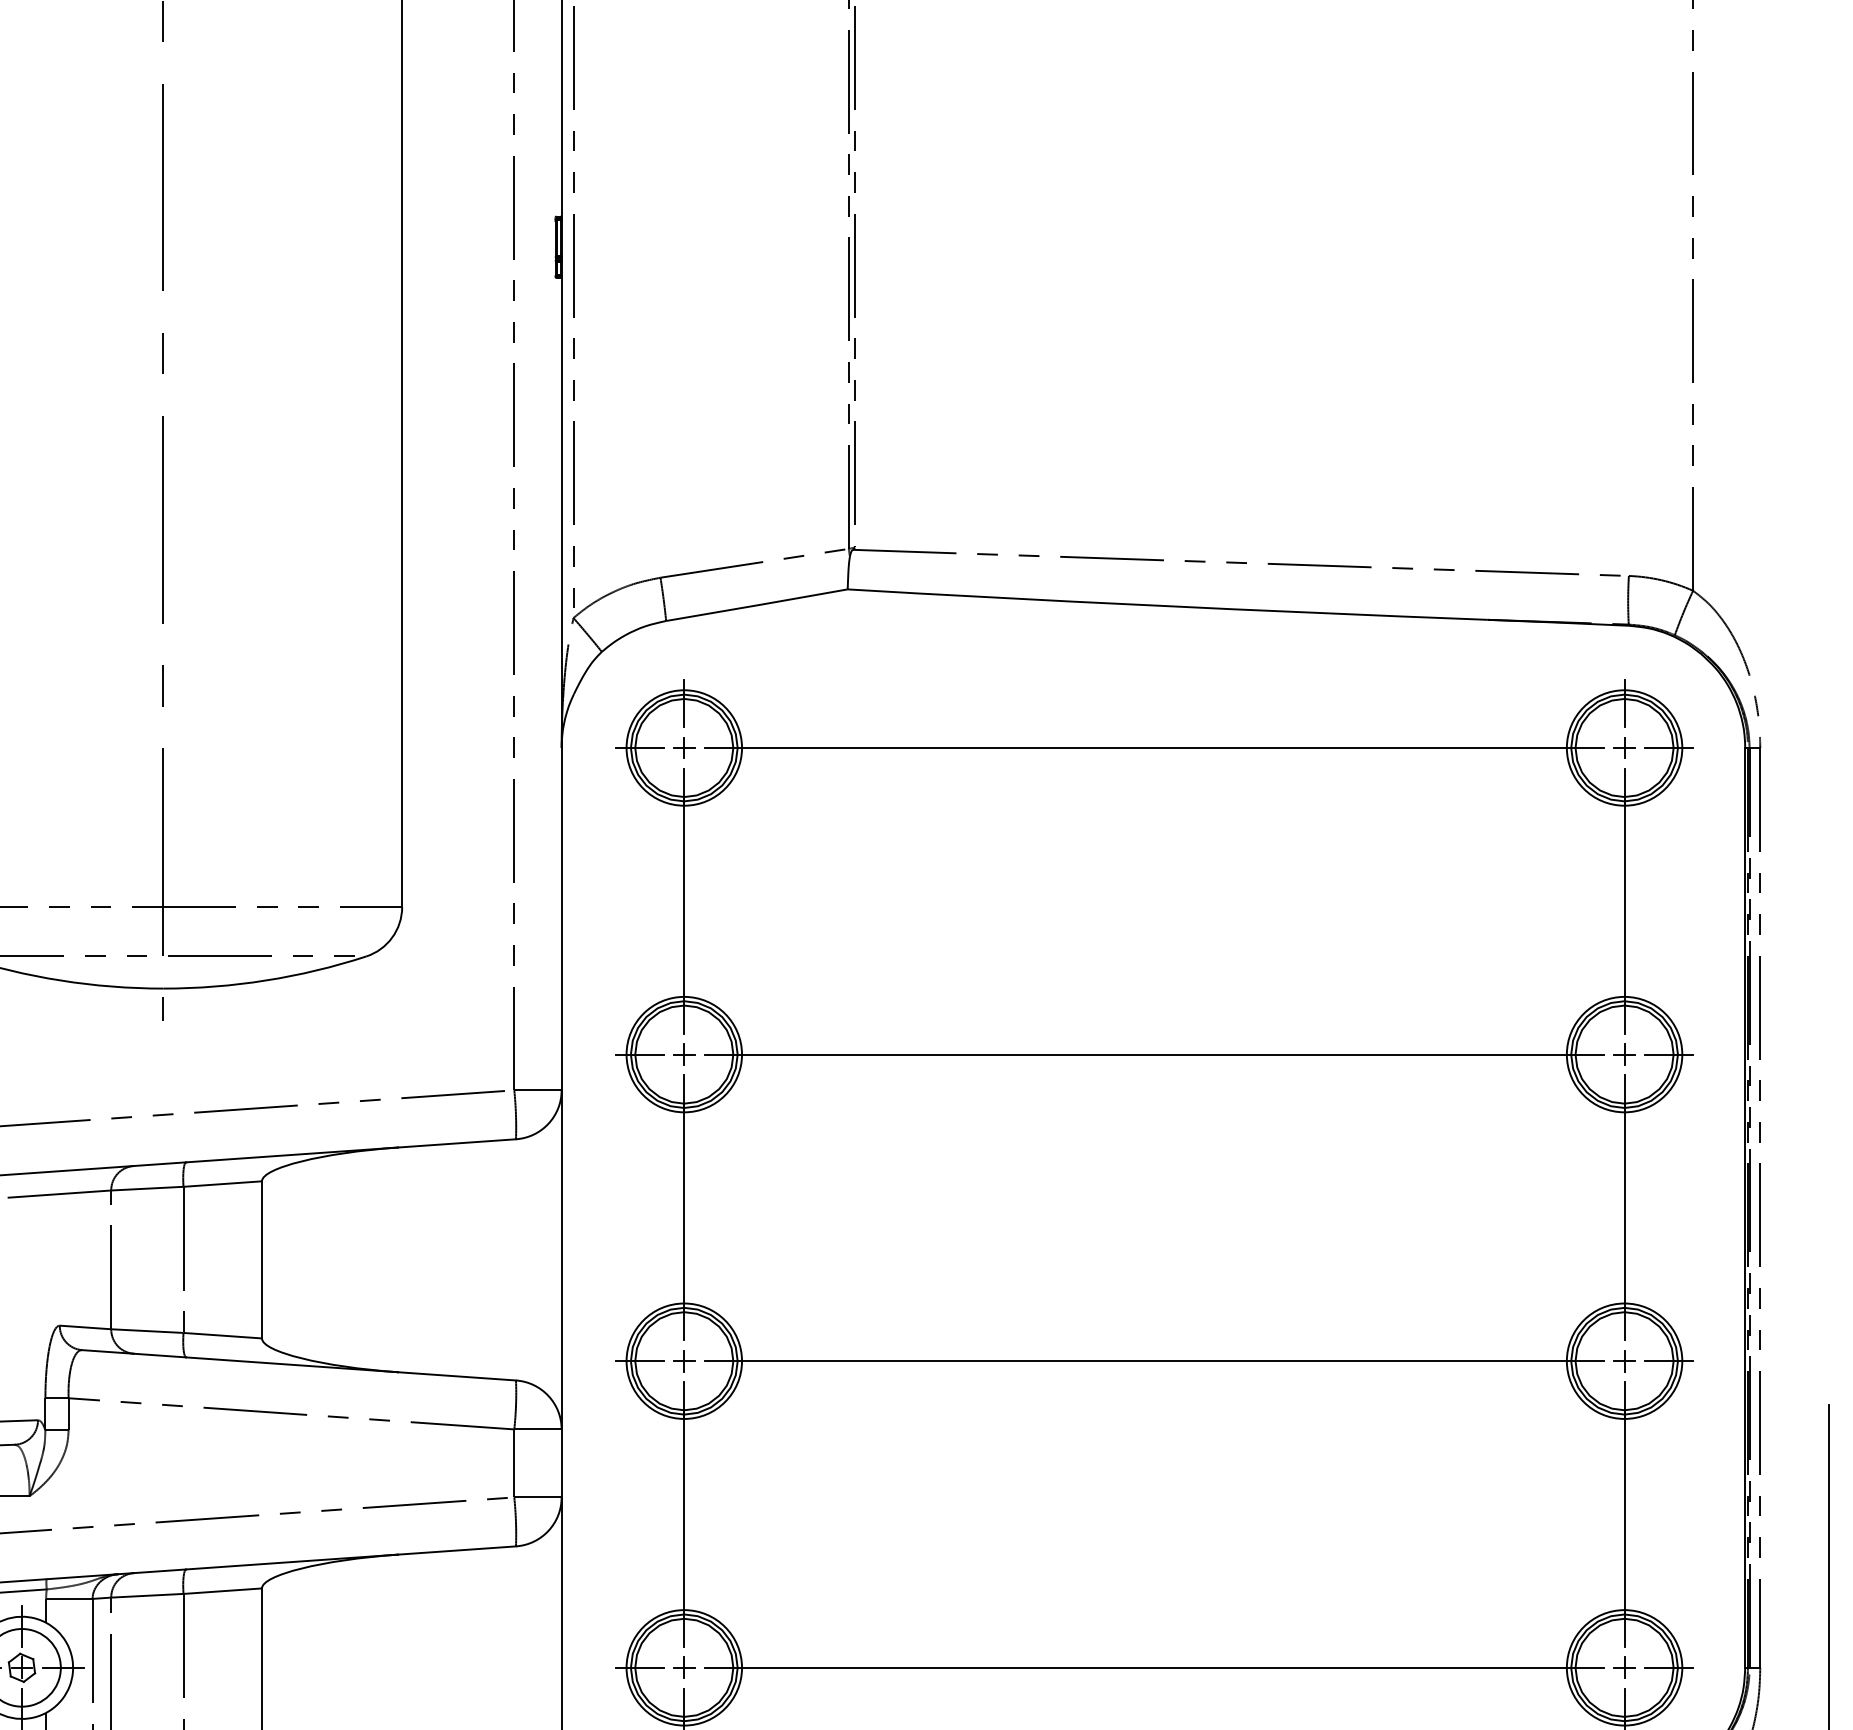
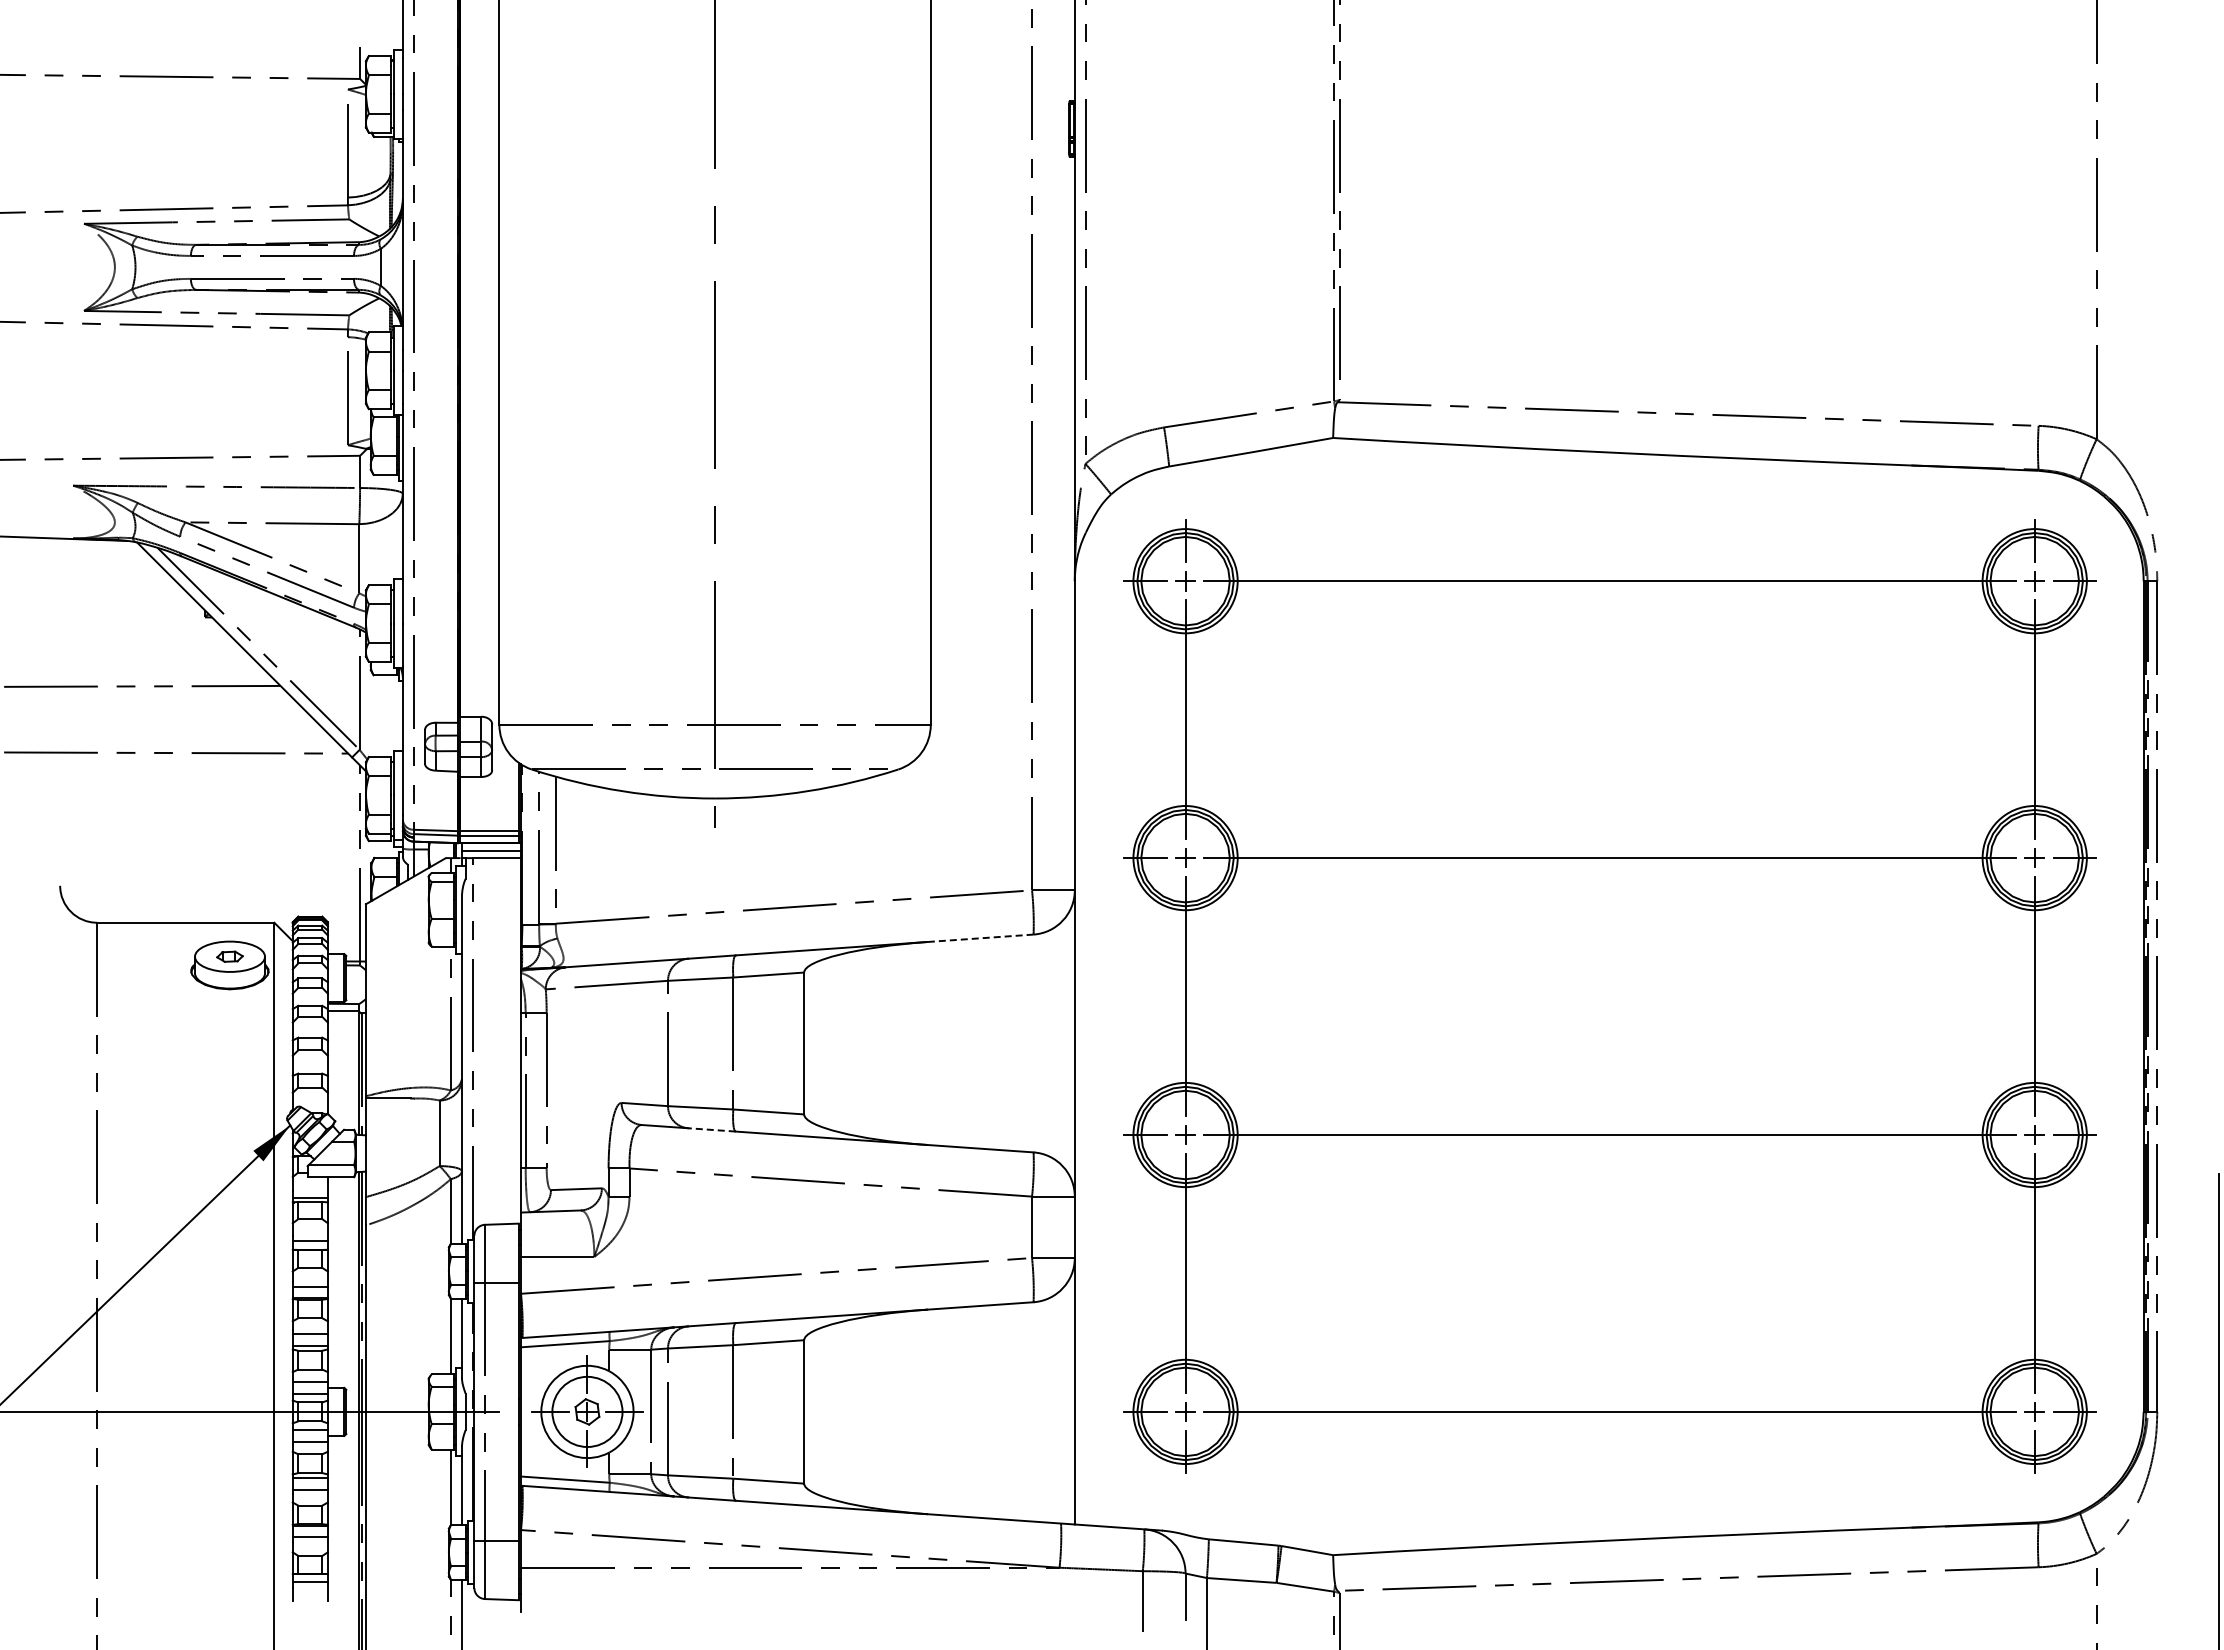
line: (456, 1143) -> (979, 938), solid -> dashed
line: (159, 1355) -> (711, 1129), solid -> dashed

